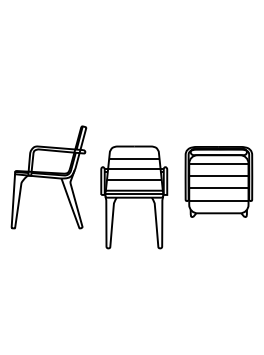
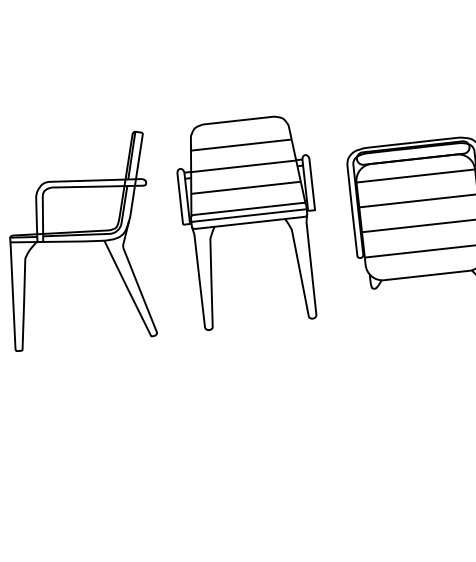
part: (134, 197) -> (250, 222), moved

